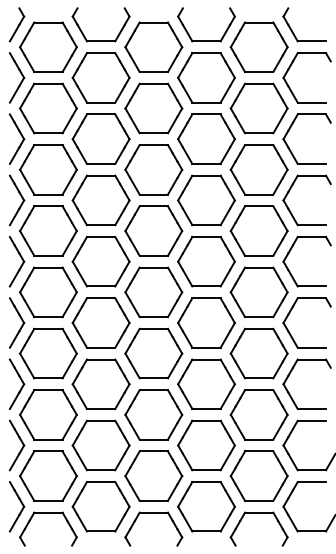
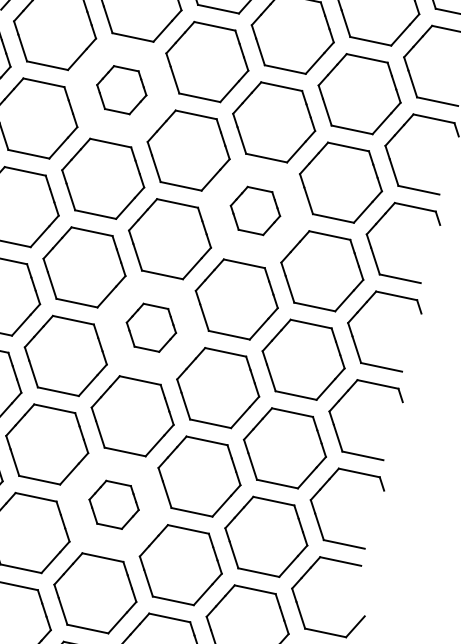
part: (100, 138) -> (121, 89), size x0.6
part: (206, 200) -> (255, 211), size x0.6
part: (153, 292) -> (150, 327), size x0.6
part: (153, 414) -> (113, 504), size x0.6

